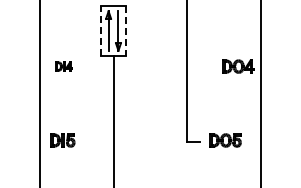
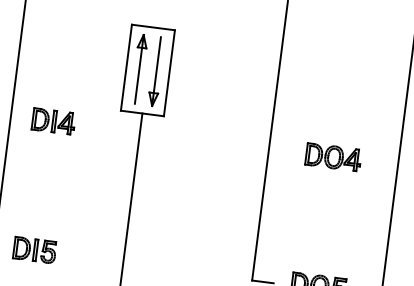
line: (101, 31) -> (126, 68), dashed -> solid
line: (125, 31) -> (168, 73), dashed -> solid
part: (63, 66) -> (52, 121), size x1.43
part: (238, 66) -> (333, 157), moved

